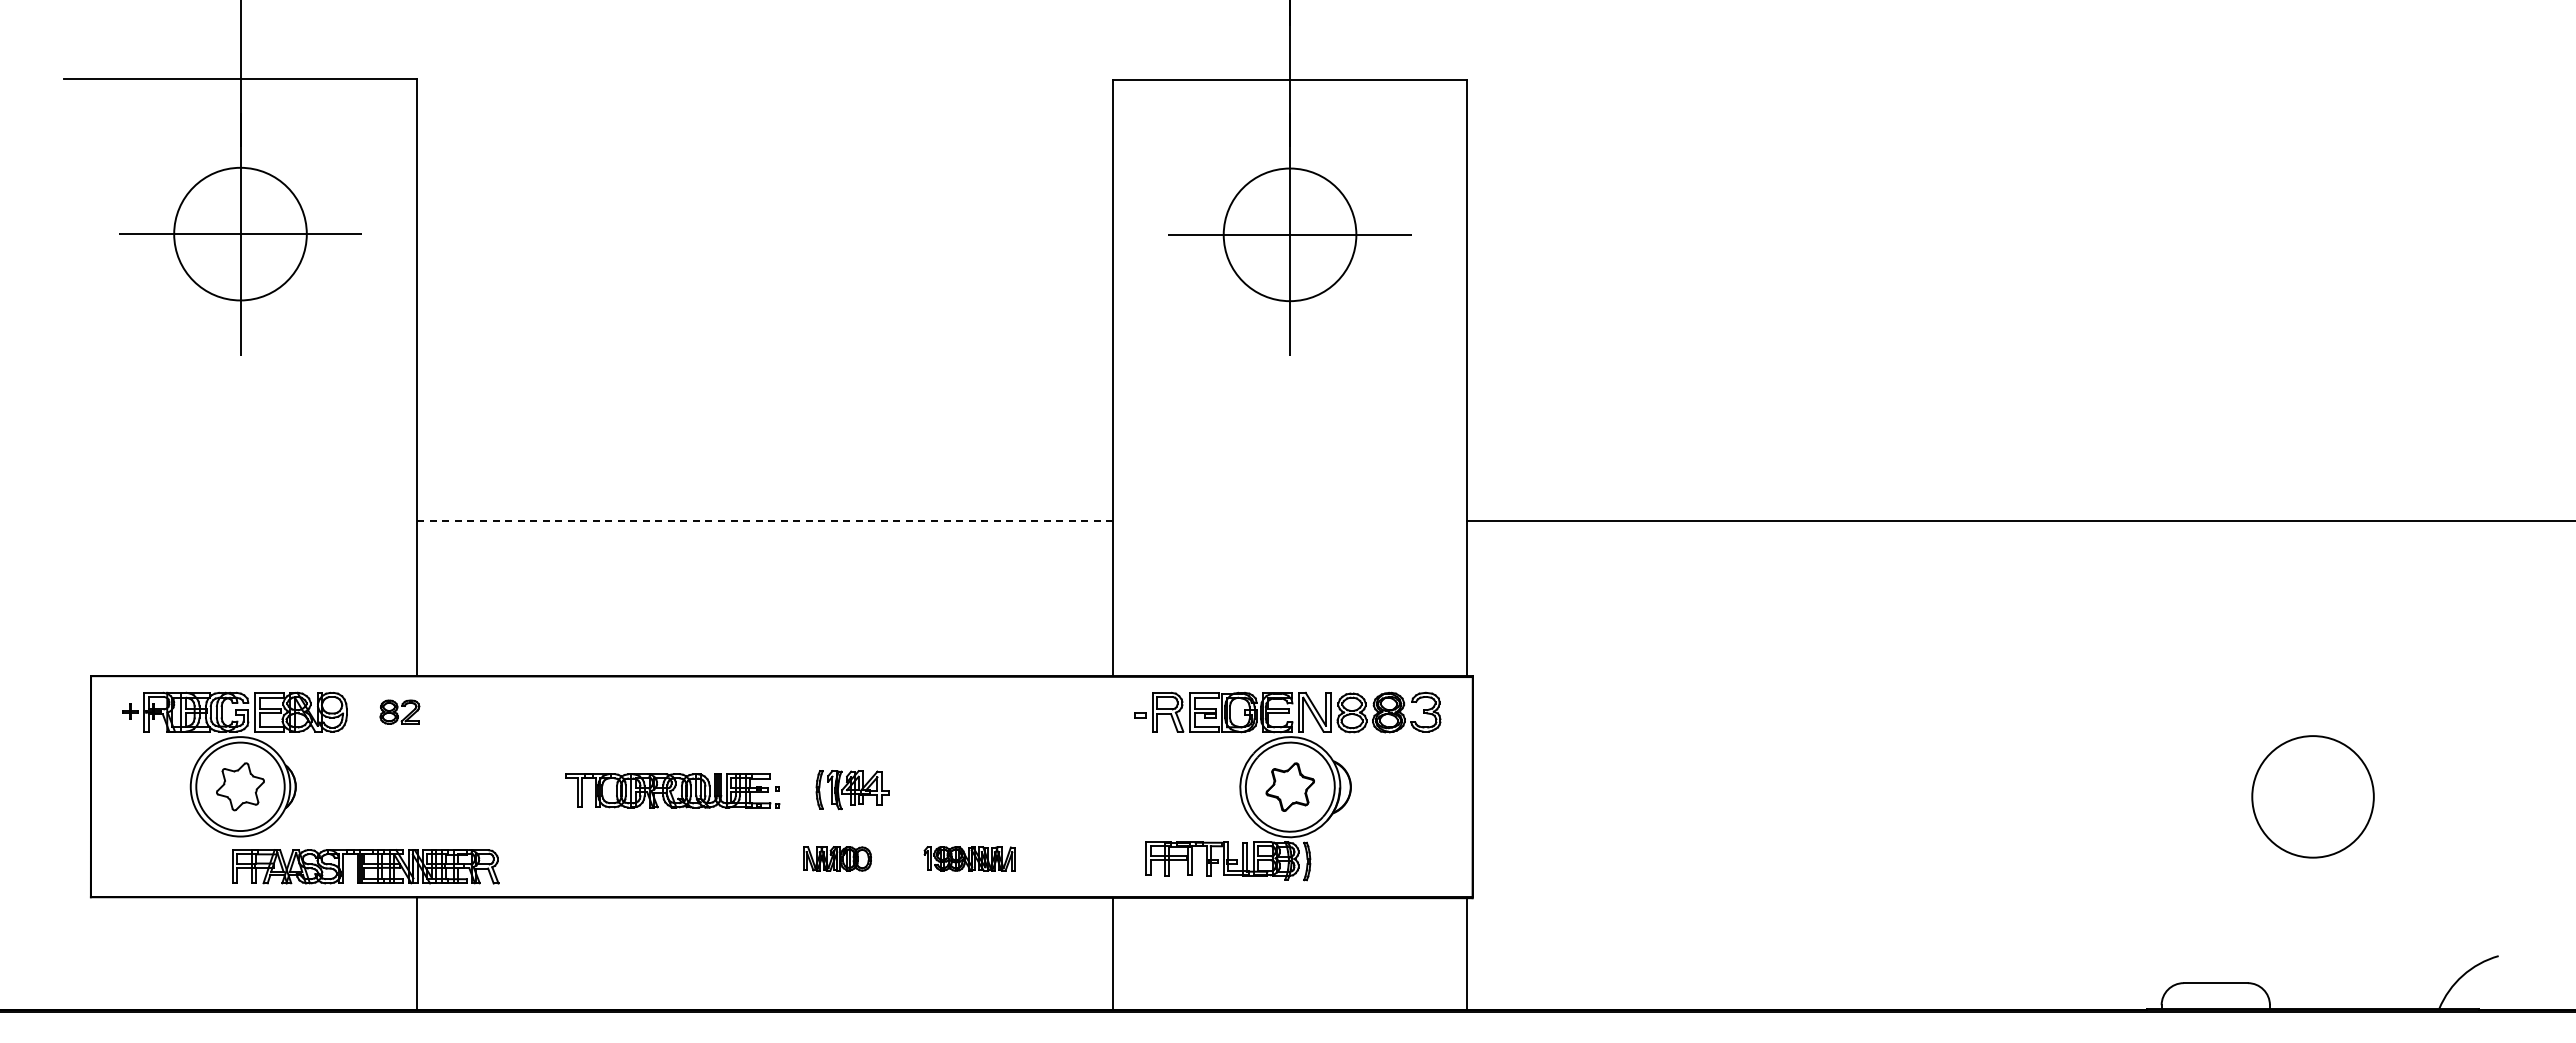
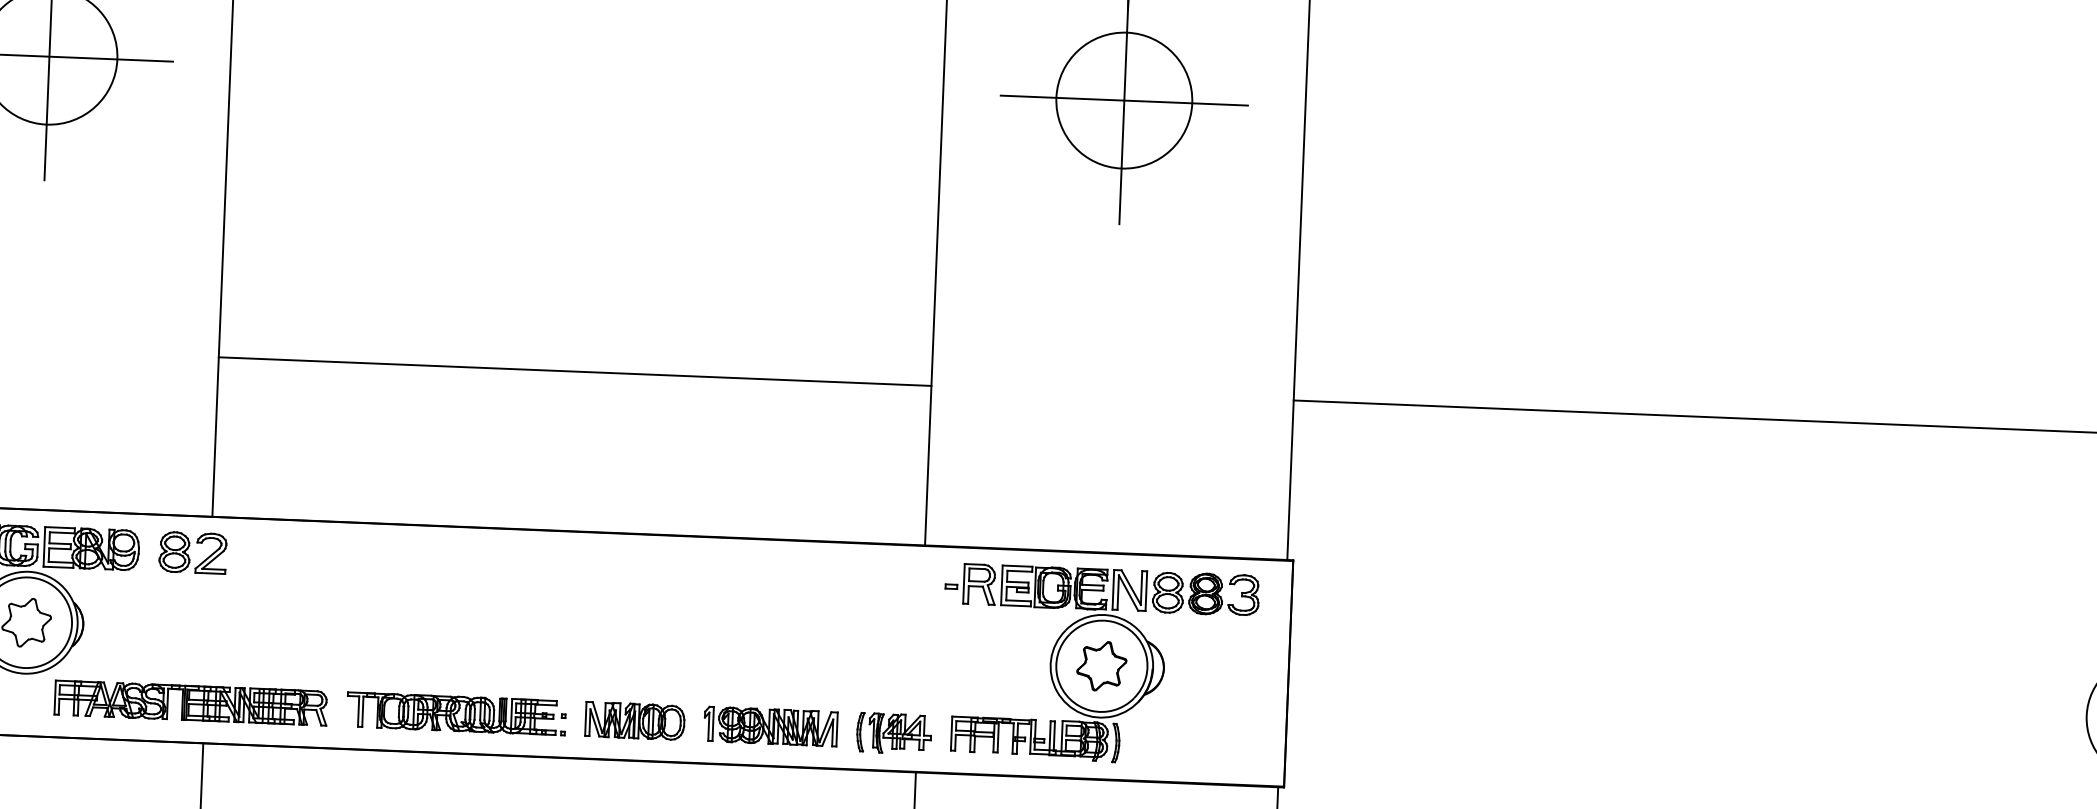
line: (765, 520) -> (575, 371), dashed -> solid
part: (399, 711) -> (192, 552), size x1.67
part: (672, 790) -> (455, 713), moved
part: (852, 790) -> (894, 734), moved
part: (837, 858) -> (635, 720), size x1.43
part: (969, 858) -> (770, 726), size x1.43
part: (365, 866) -> (190, 702), moved

